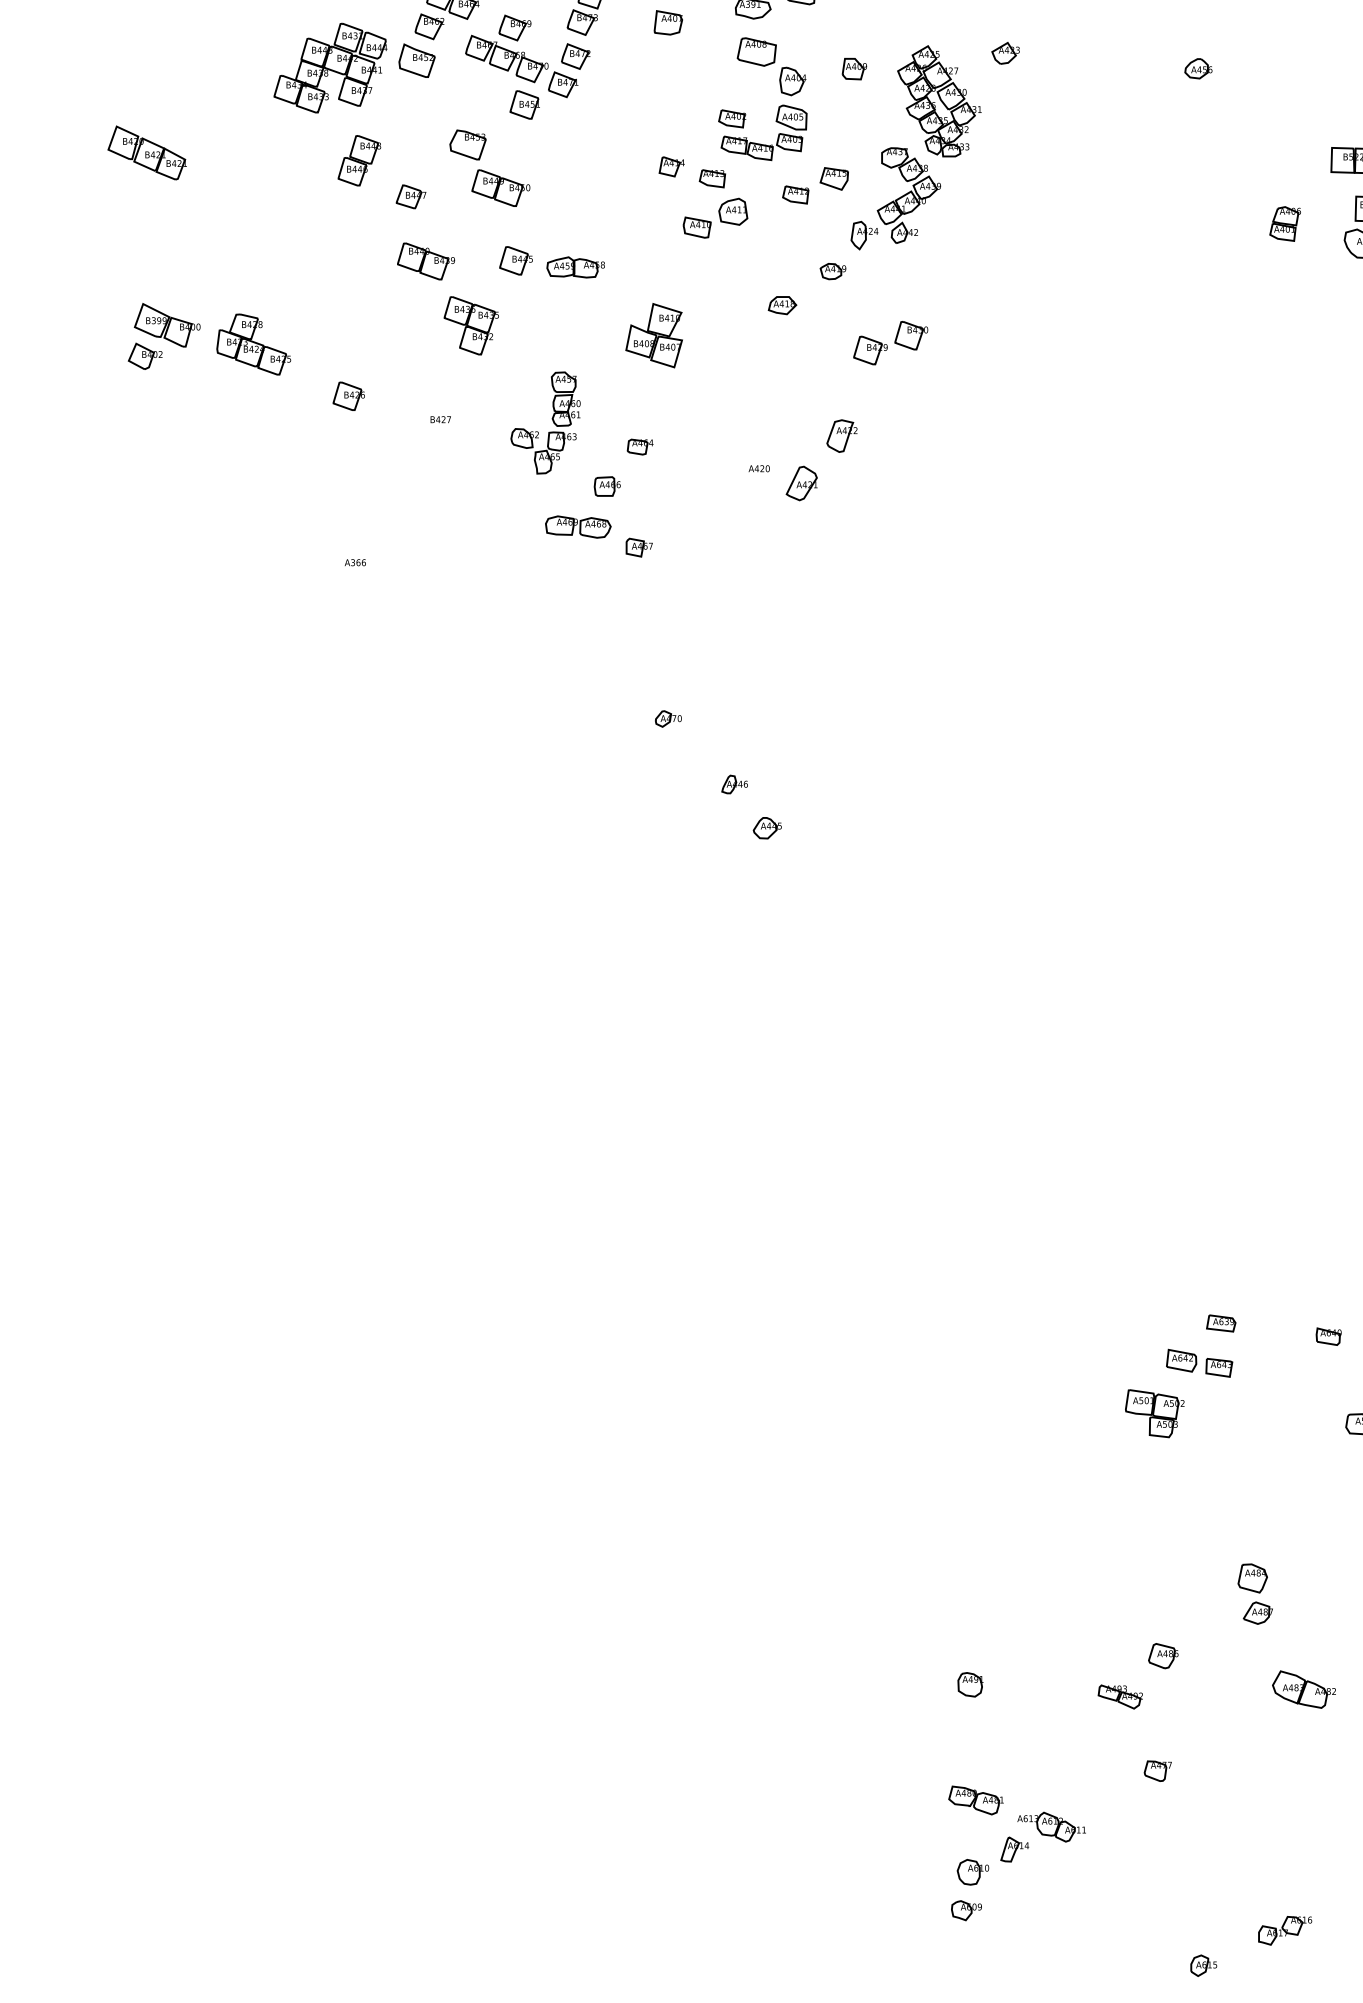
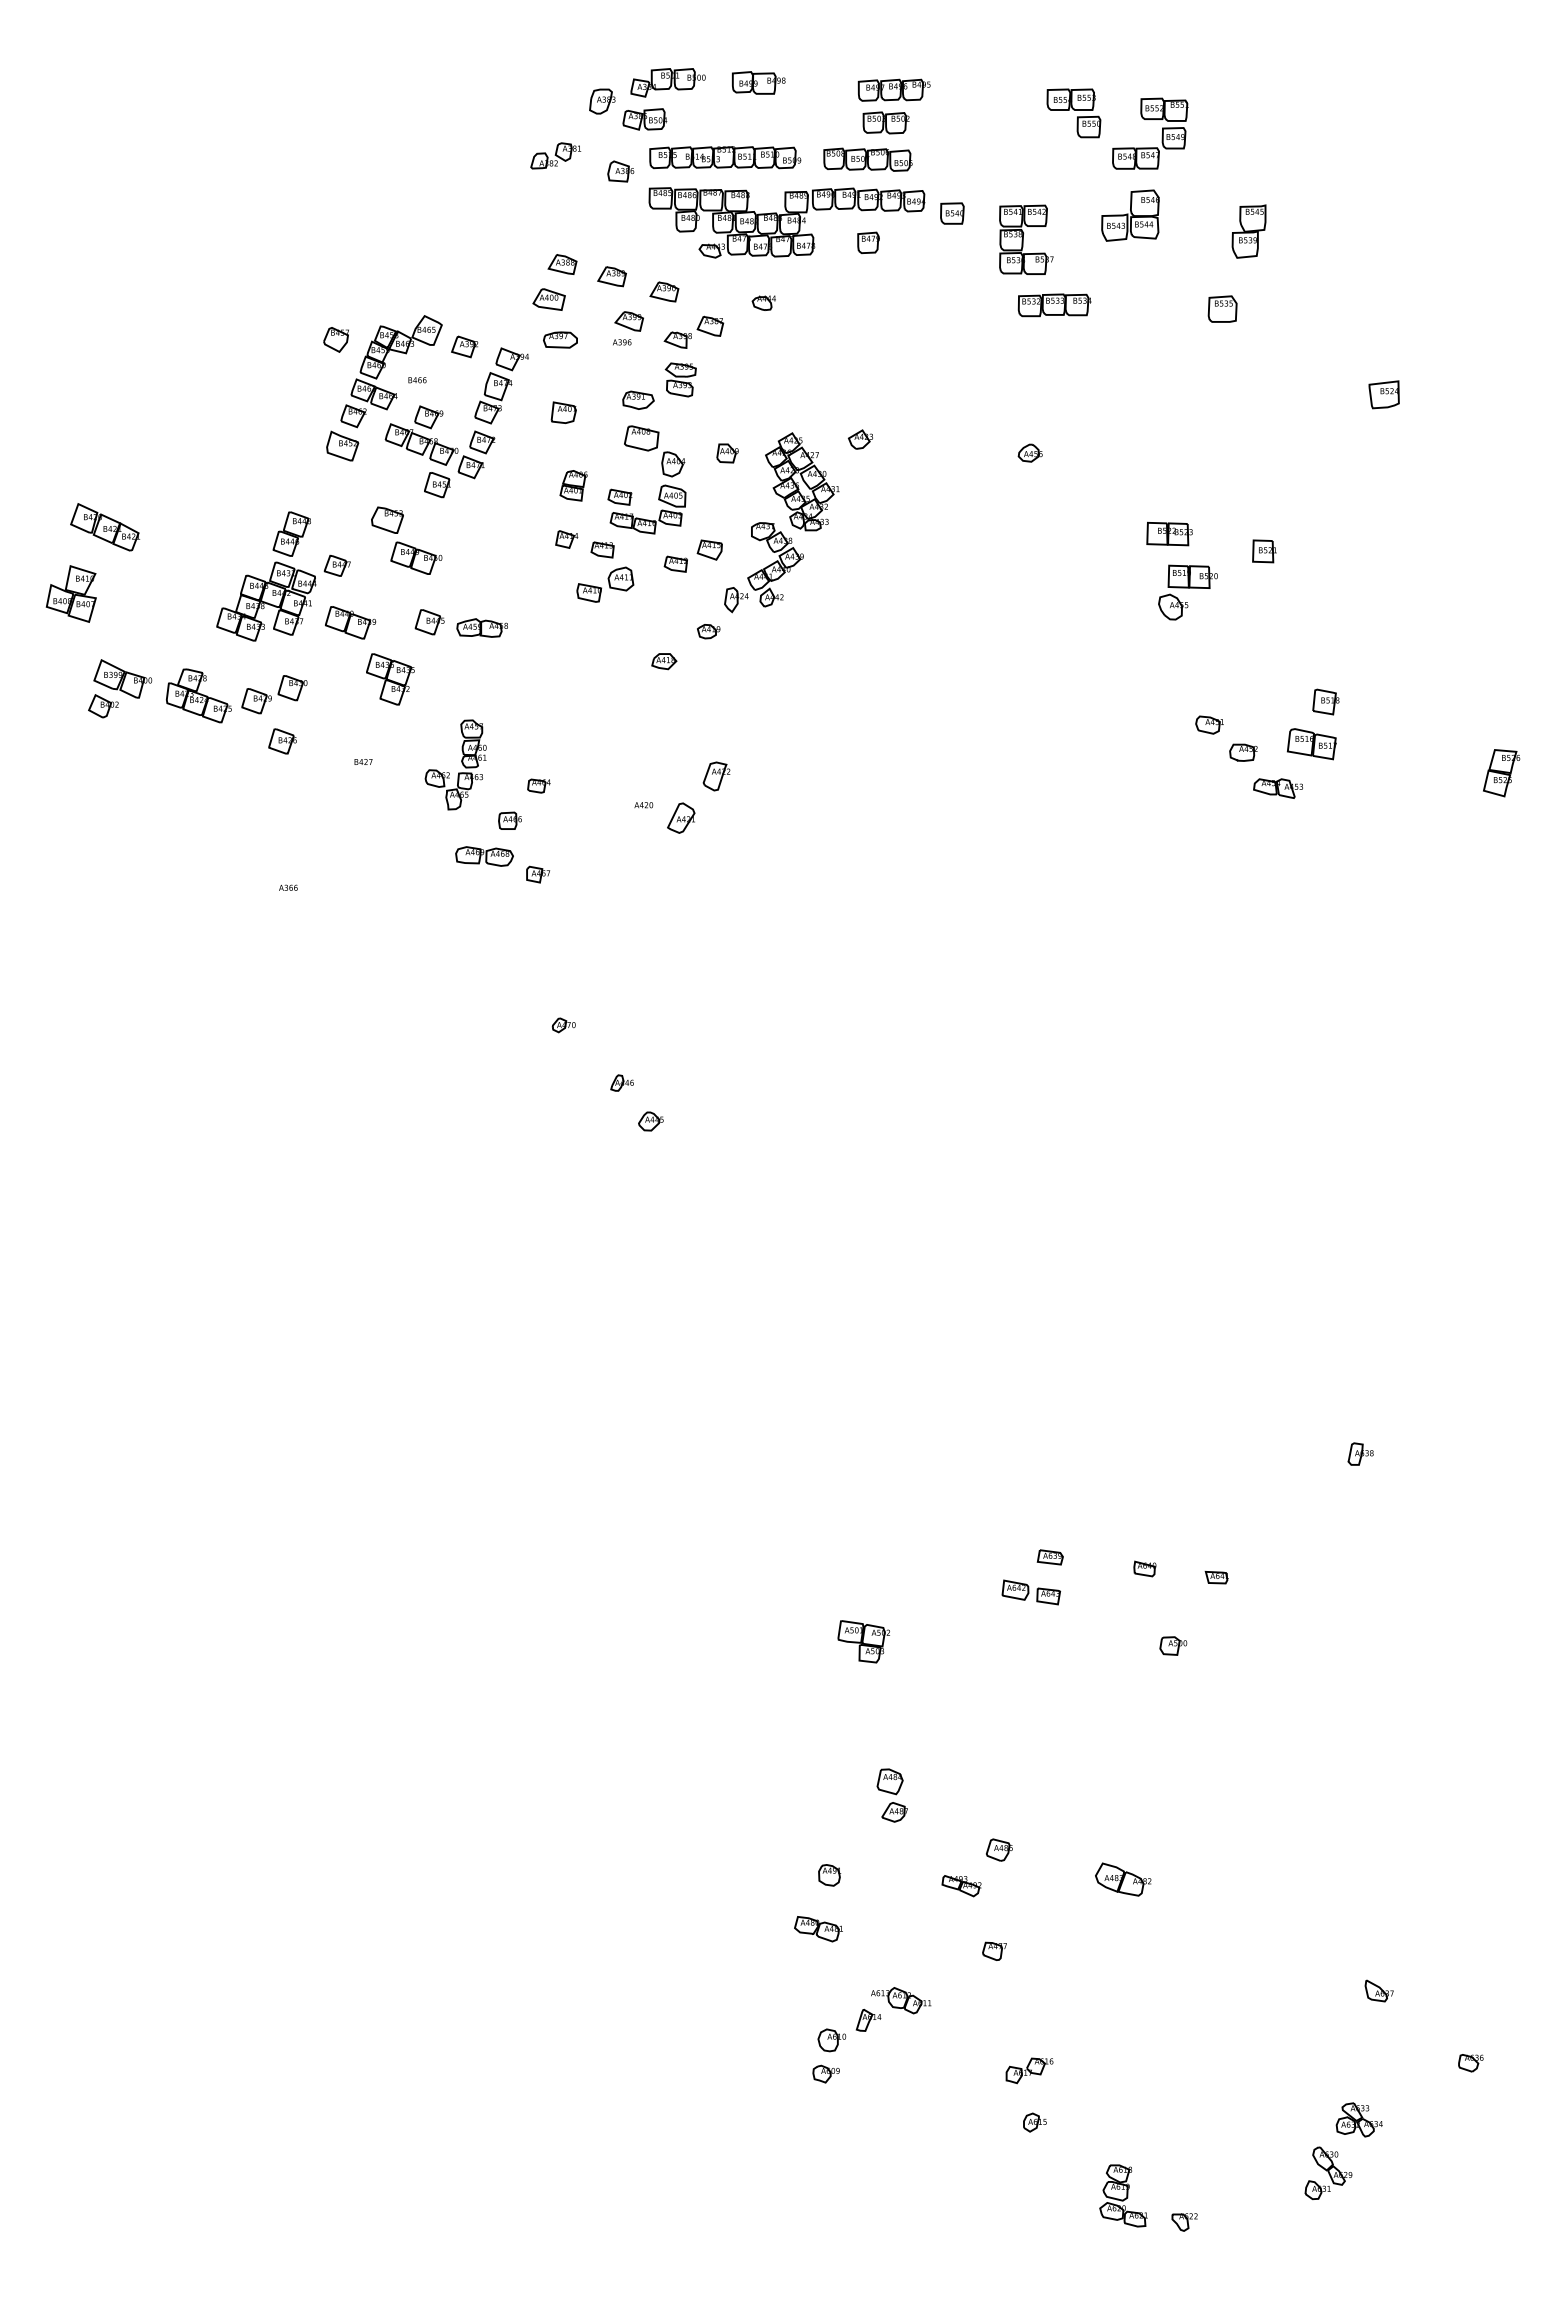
part: (330, 67) -> (266, 601), moved
part: (1285, 223) -> (573, 485), moved
part: (653, 335) -> (70, 593), moved
part: (890, 342) -> (274, 694), moved
part: (1154, 1413) -> (863, 1641), moved
part: (1254, 1594) -> (891, 1795), moved
part: (975, 1800) -> (818, 1929), moved
part: (1285, 1930) -> (1029, 2070), moved

